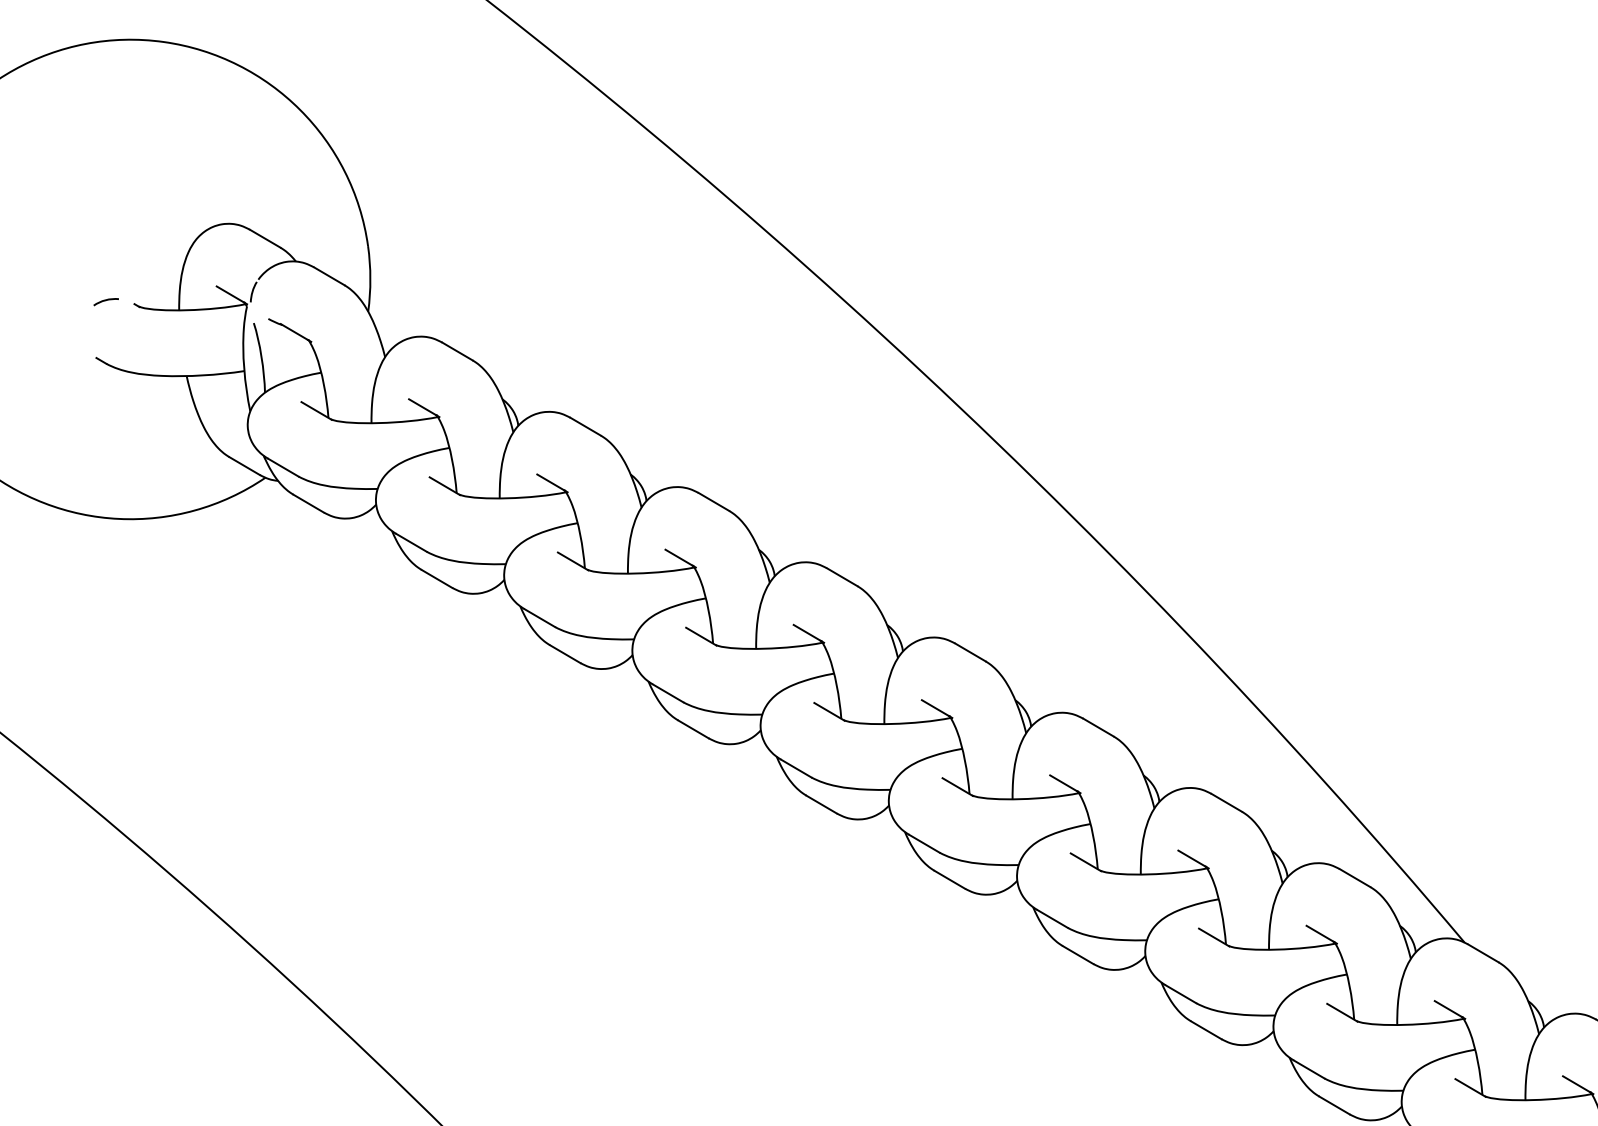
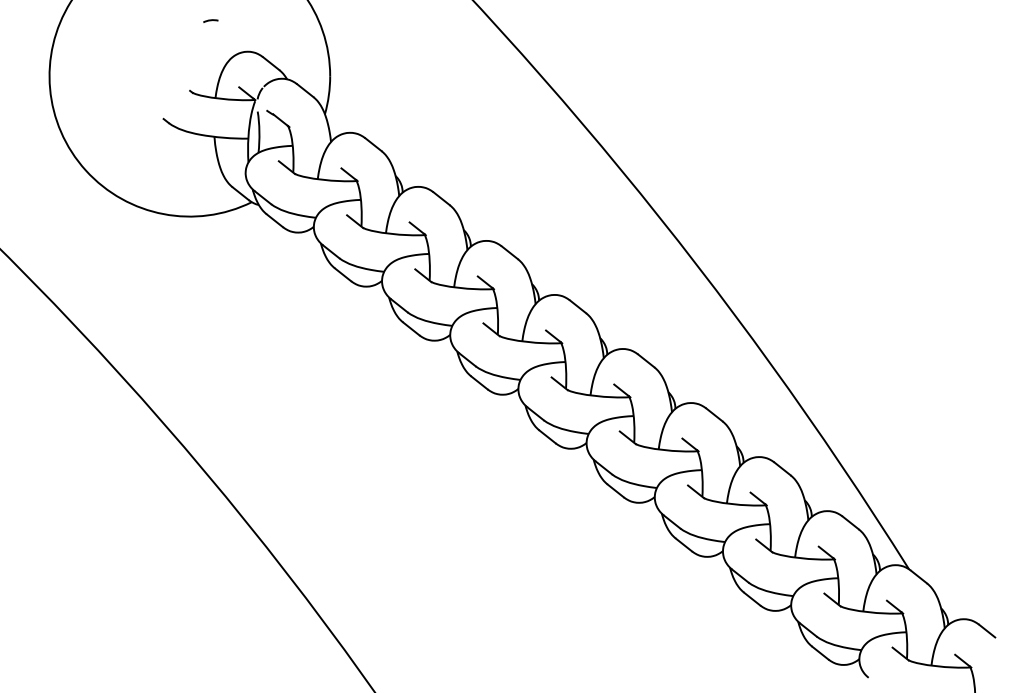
line: (105, 300) -> (210, 20), moved

